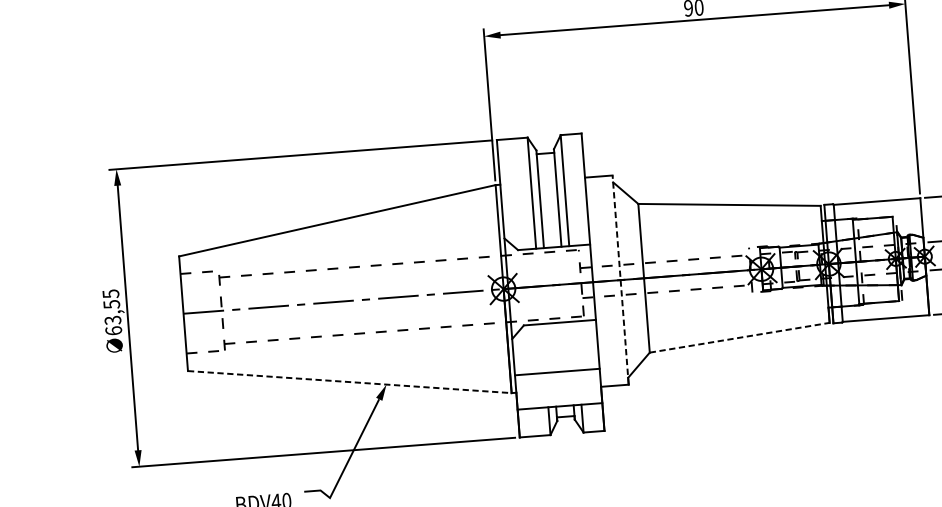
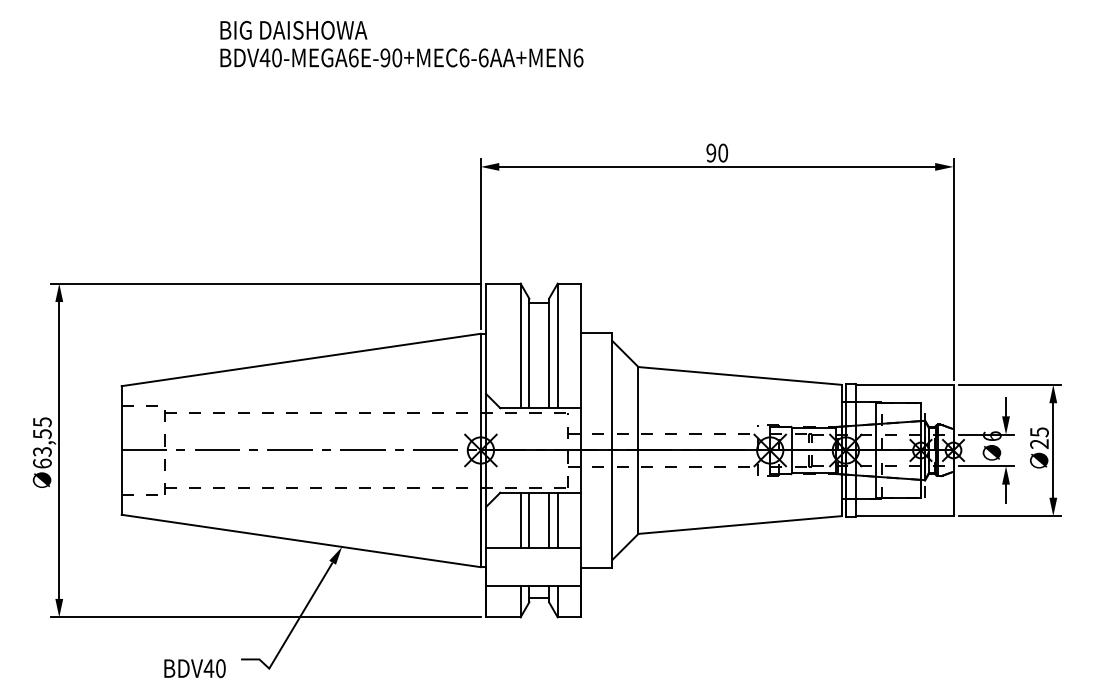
line: (620, 279) -> (612, 449), dashed -> solid
line: (740, 337) -> (740, 524), dashed -> solid
line: (569, 345) -> (549, 519), added
line: (576, 345) -> (557, 519), added
line: (543, 347) -> (520, 519), added
line: (551, 347) -> (529, 519), added
line: (350, 382) -> (301, 541), dashed -> solid

